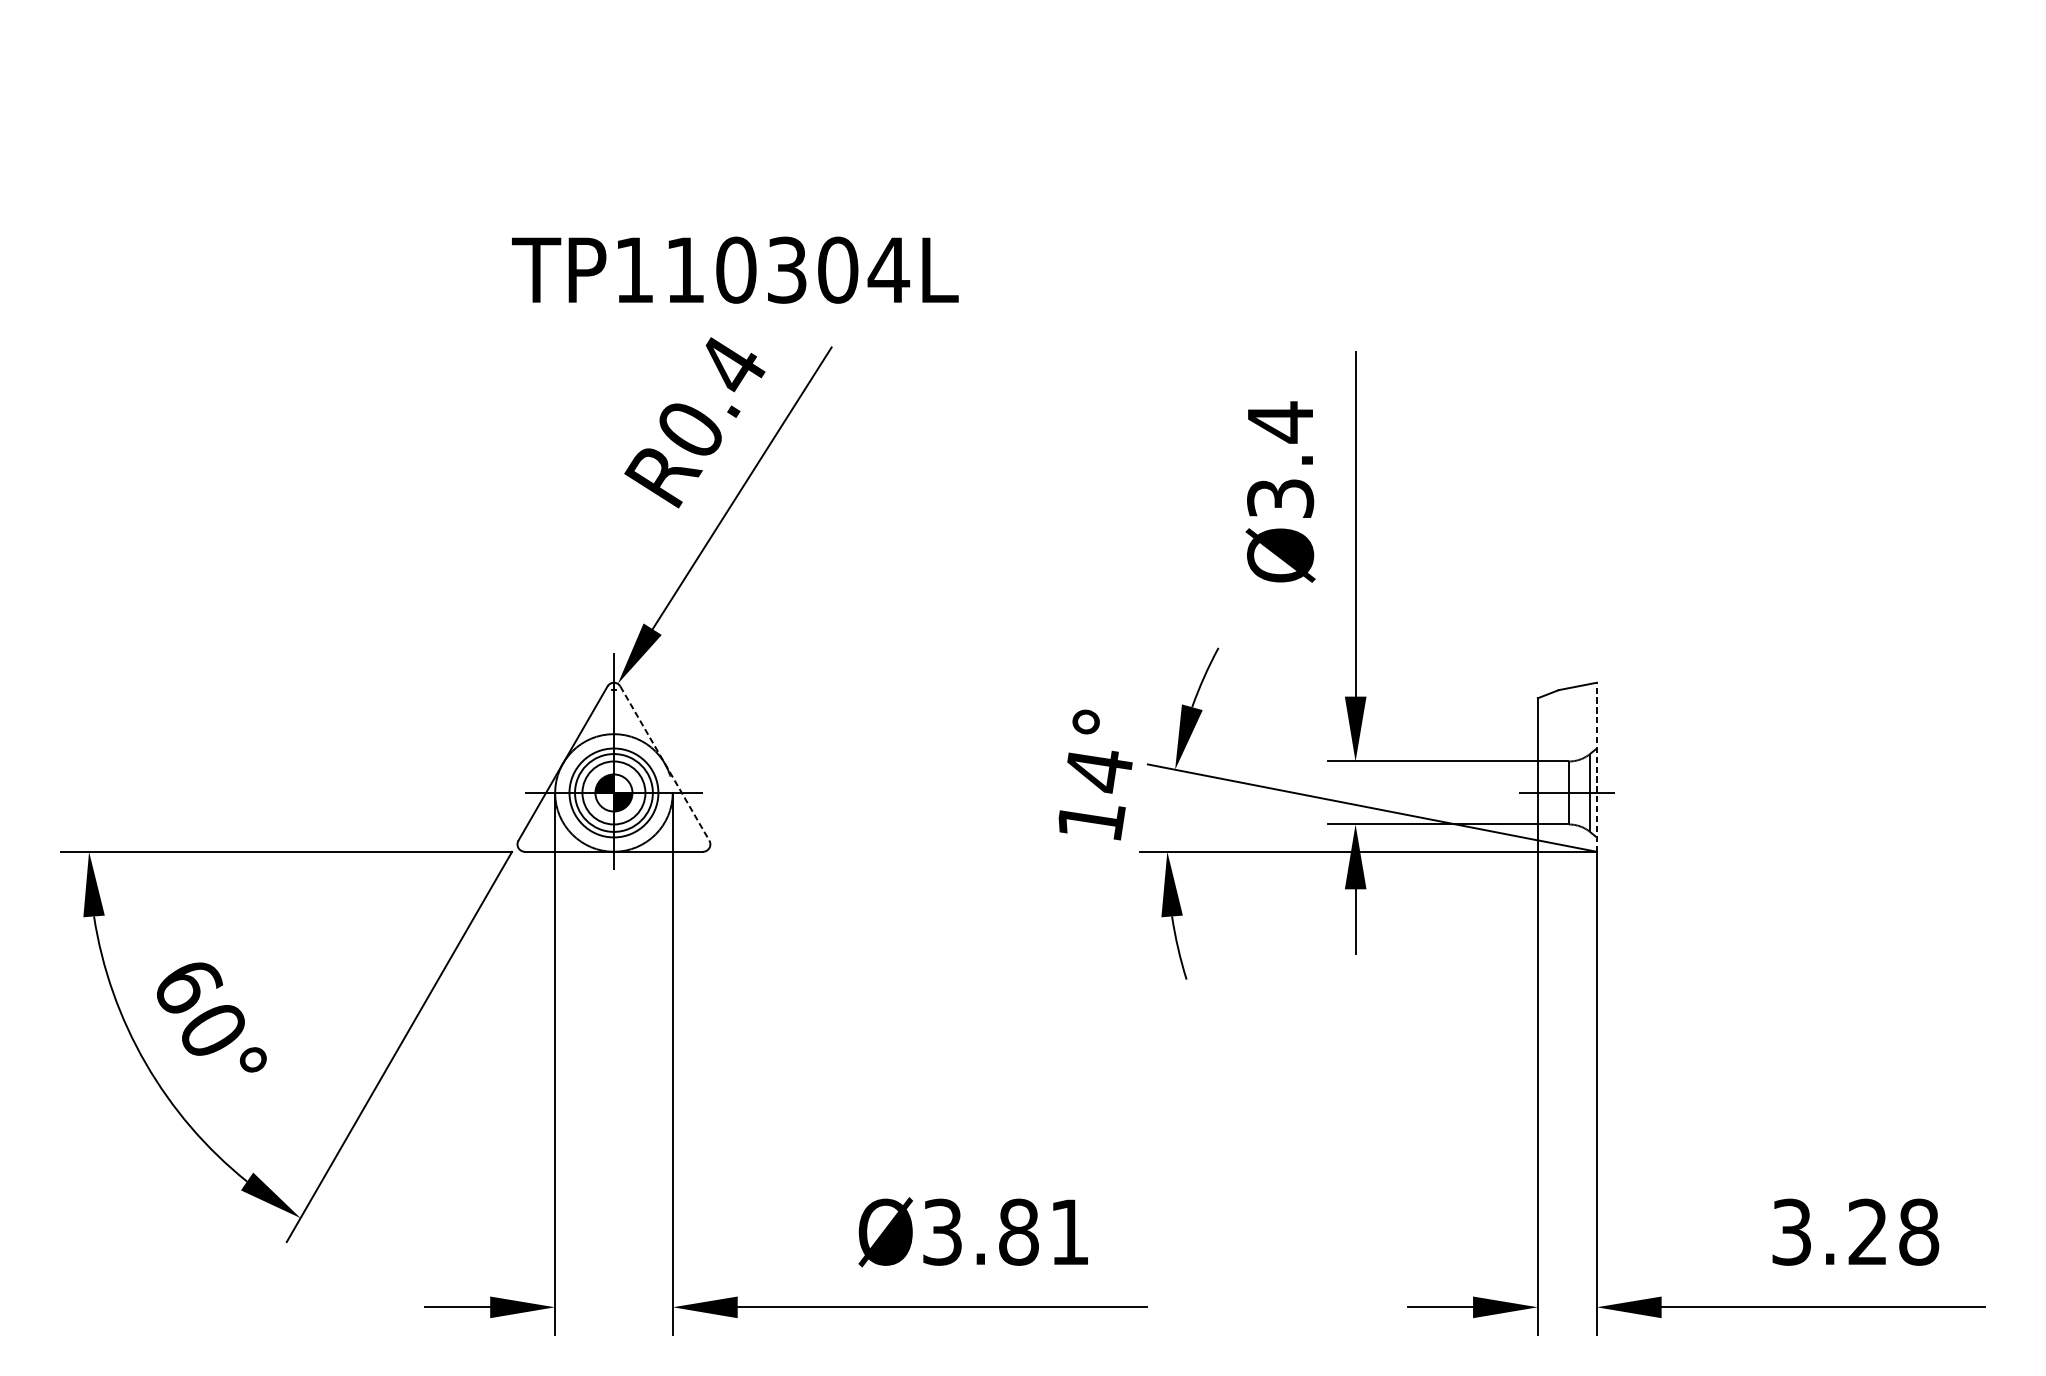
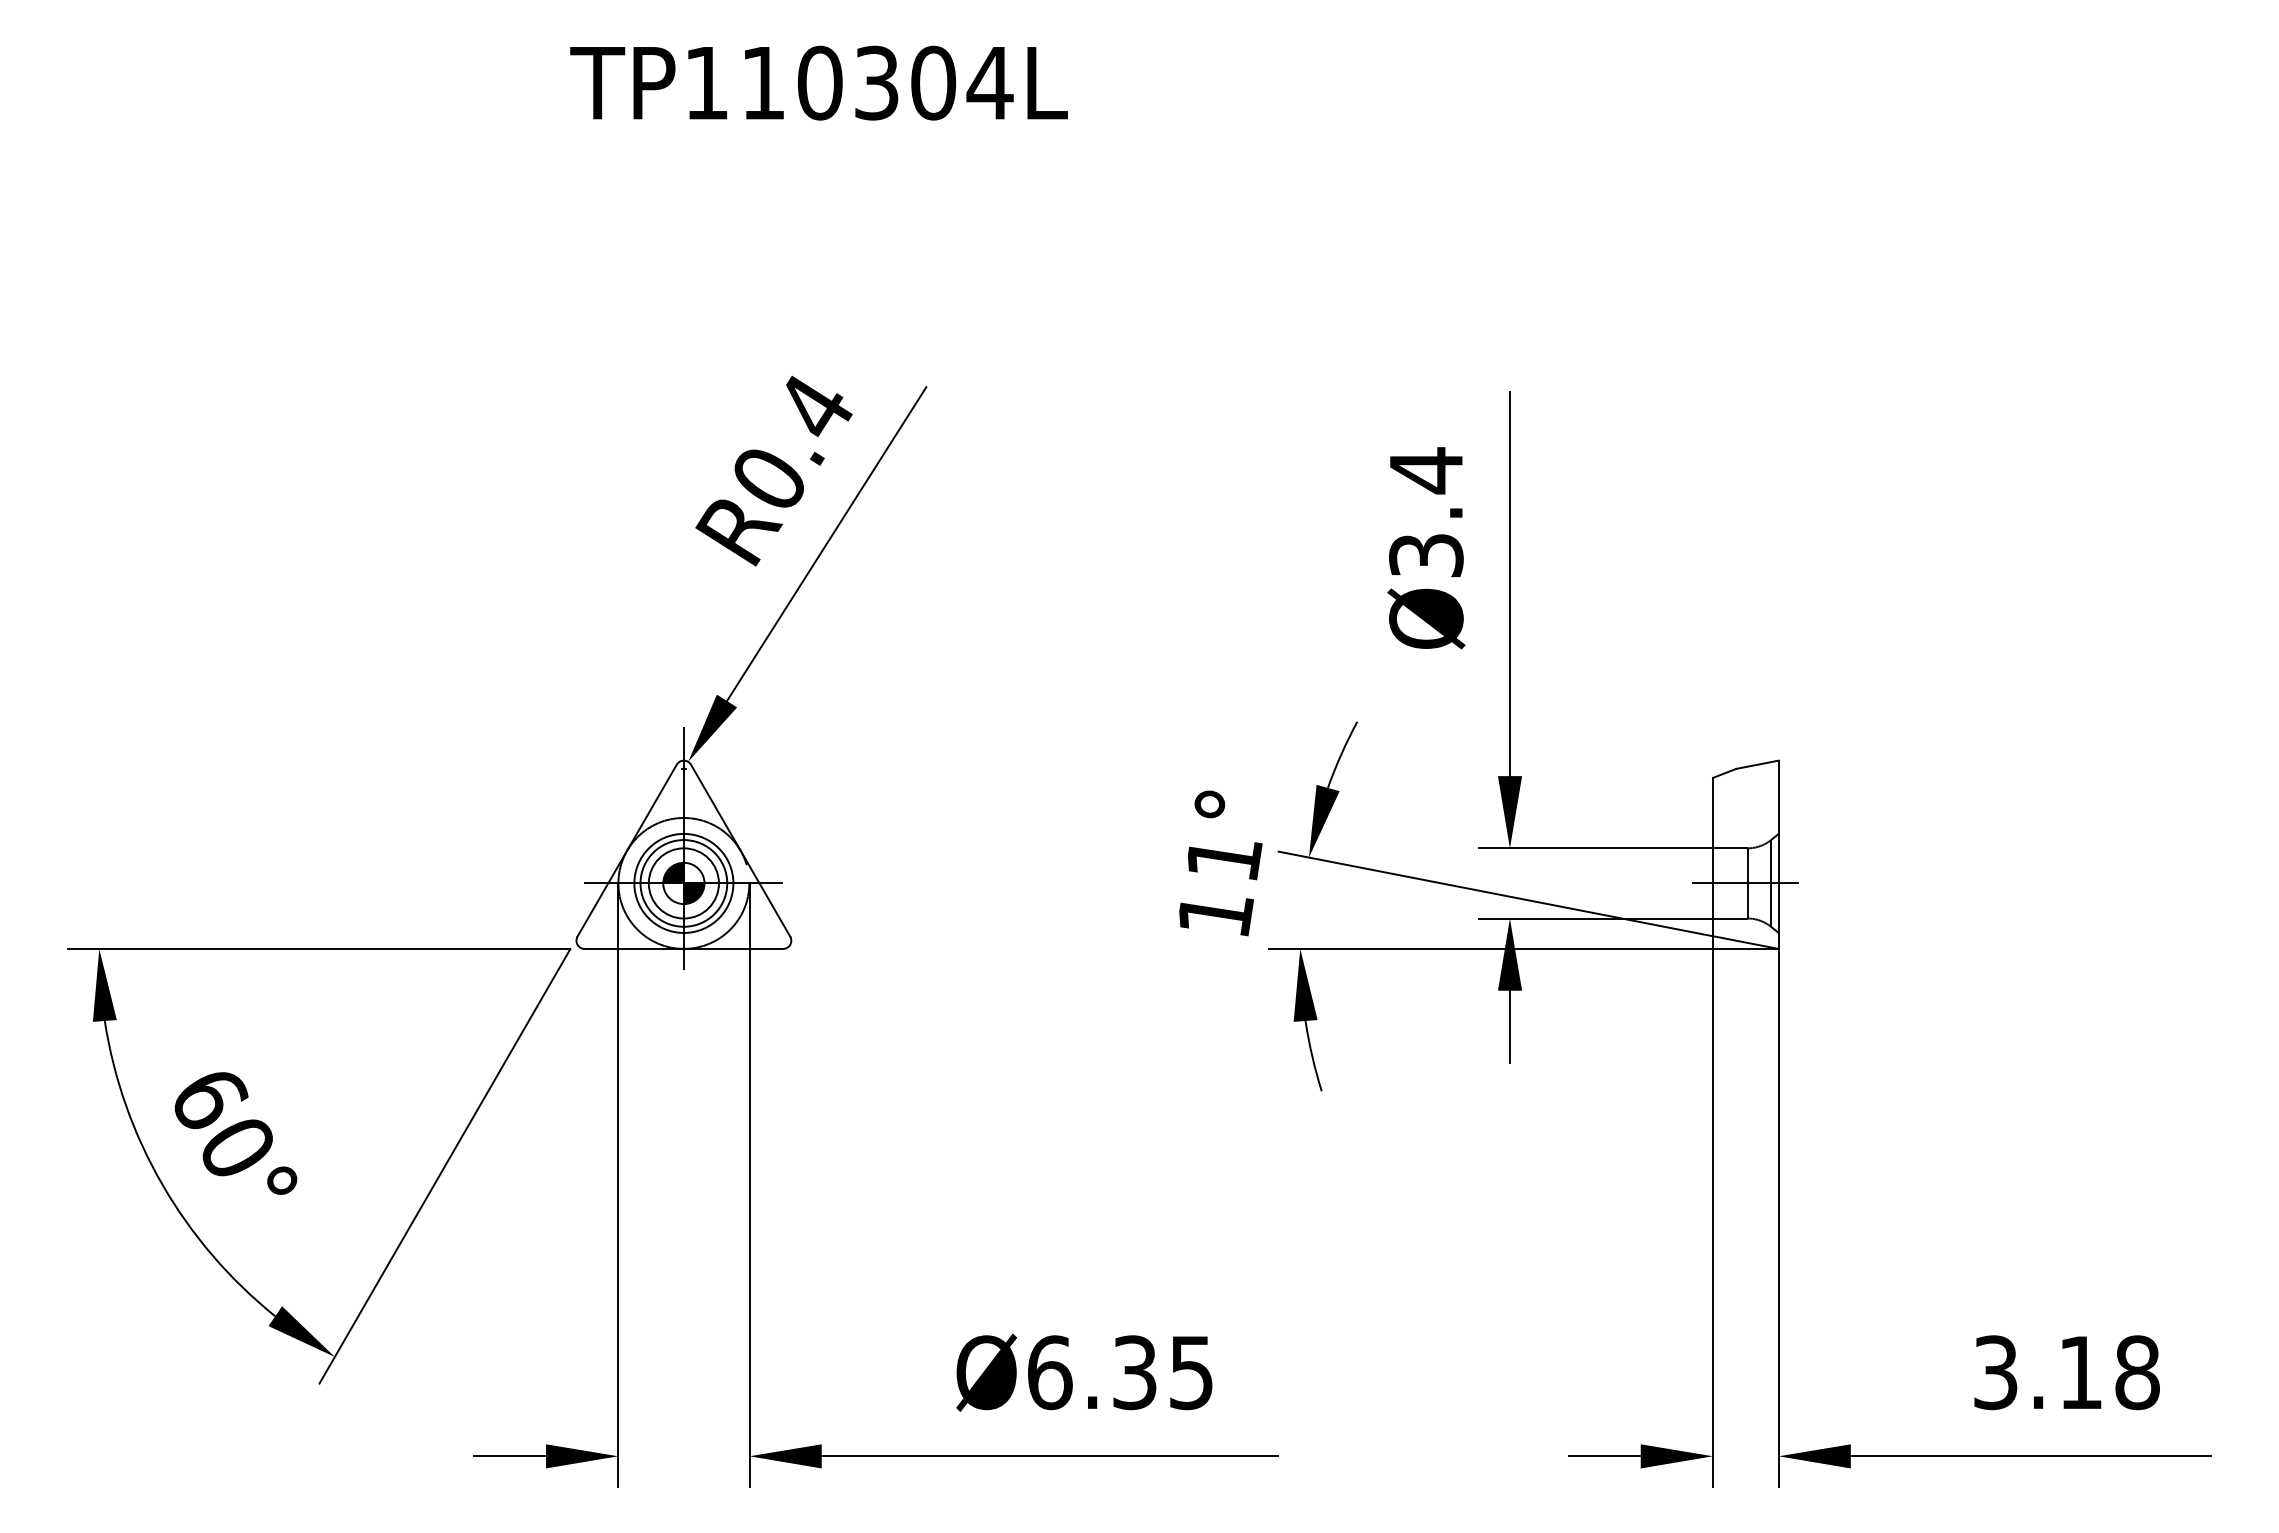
text: (734, 269) -> (818, 82), moved
line: (664, 764) -> (740, 851), dashed -> solid
line: (1596, 767) -> (1778, 854), dashed -> solid
text: (1099, 772) -> (1224, 860), 14° -> 11°
text: (1867, 1231) -> (2080, 1371), 3.28 -> 3.18
text: (1005, 1232) -> (1120, 1372), Ø3.81 -> Ø6.35

